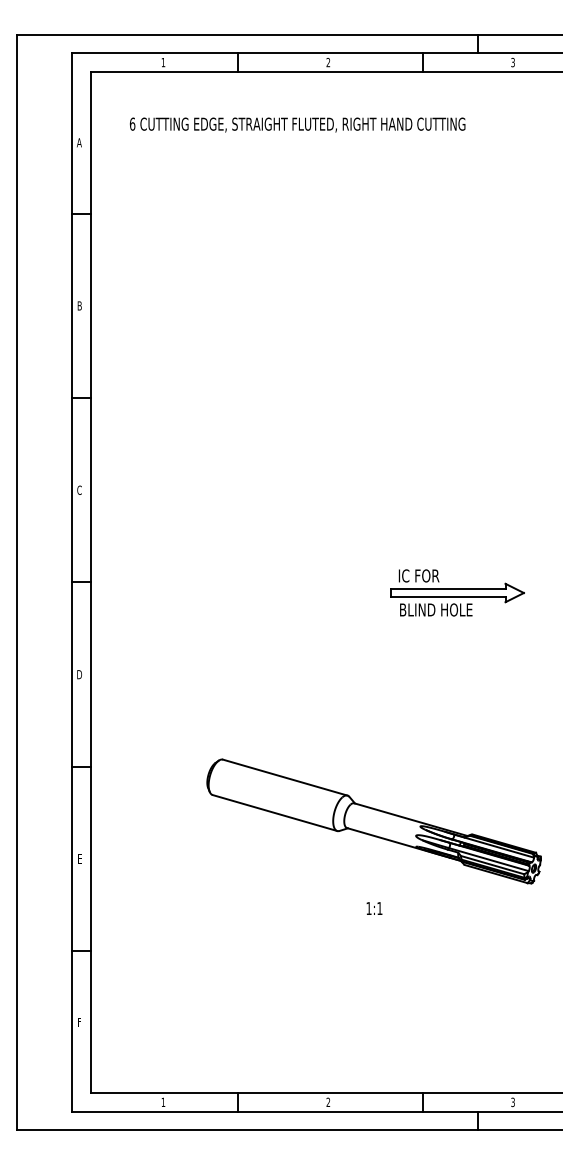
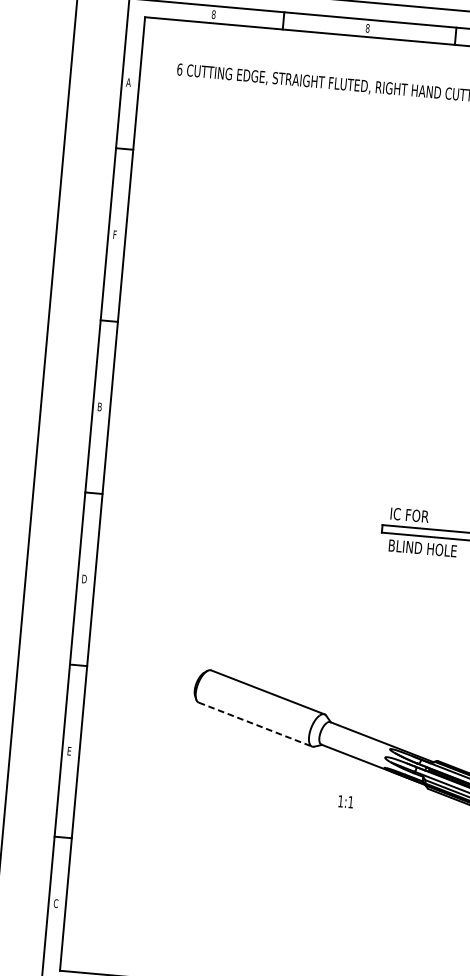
text: (163, 62) -> (213, 14), 1 -> 8
text: (328, 62) -> (367, 28), 2 -> 8
text: (79, 305) -> (115, 234), B -> F
text: (79, 489) -> (99, 406), C -> B
line: (275, 813) -> (255, 725), solid -> dashed
text: (374, 908) -> (345, 801), moved
text: (79, 1021) -> (55, 902), F -> C

